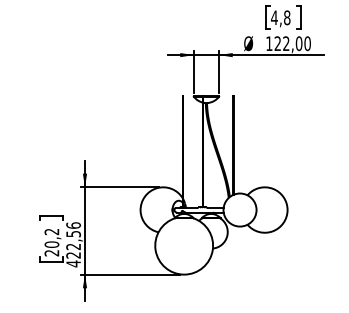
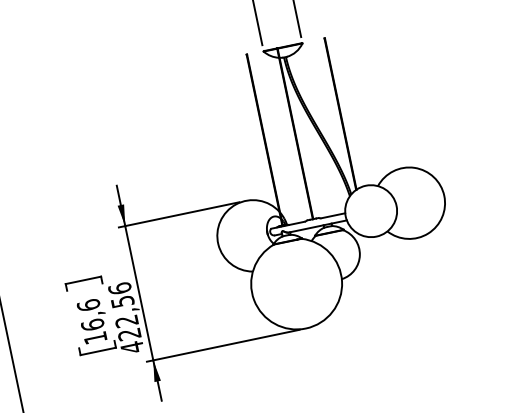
text: (51, 242) -> (91, 321), 20,2 -> 16,6

